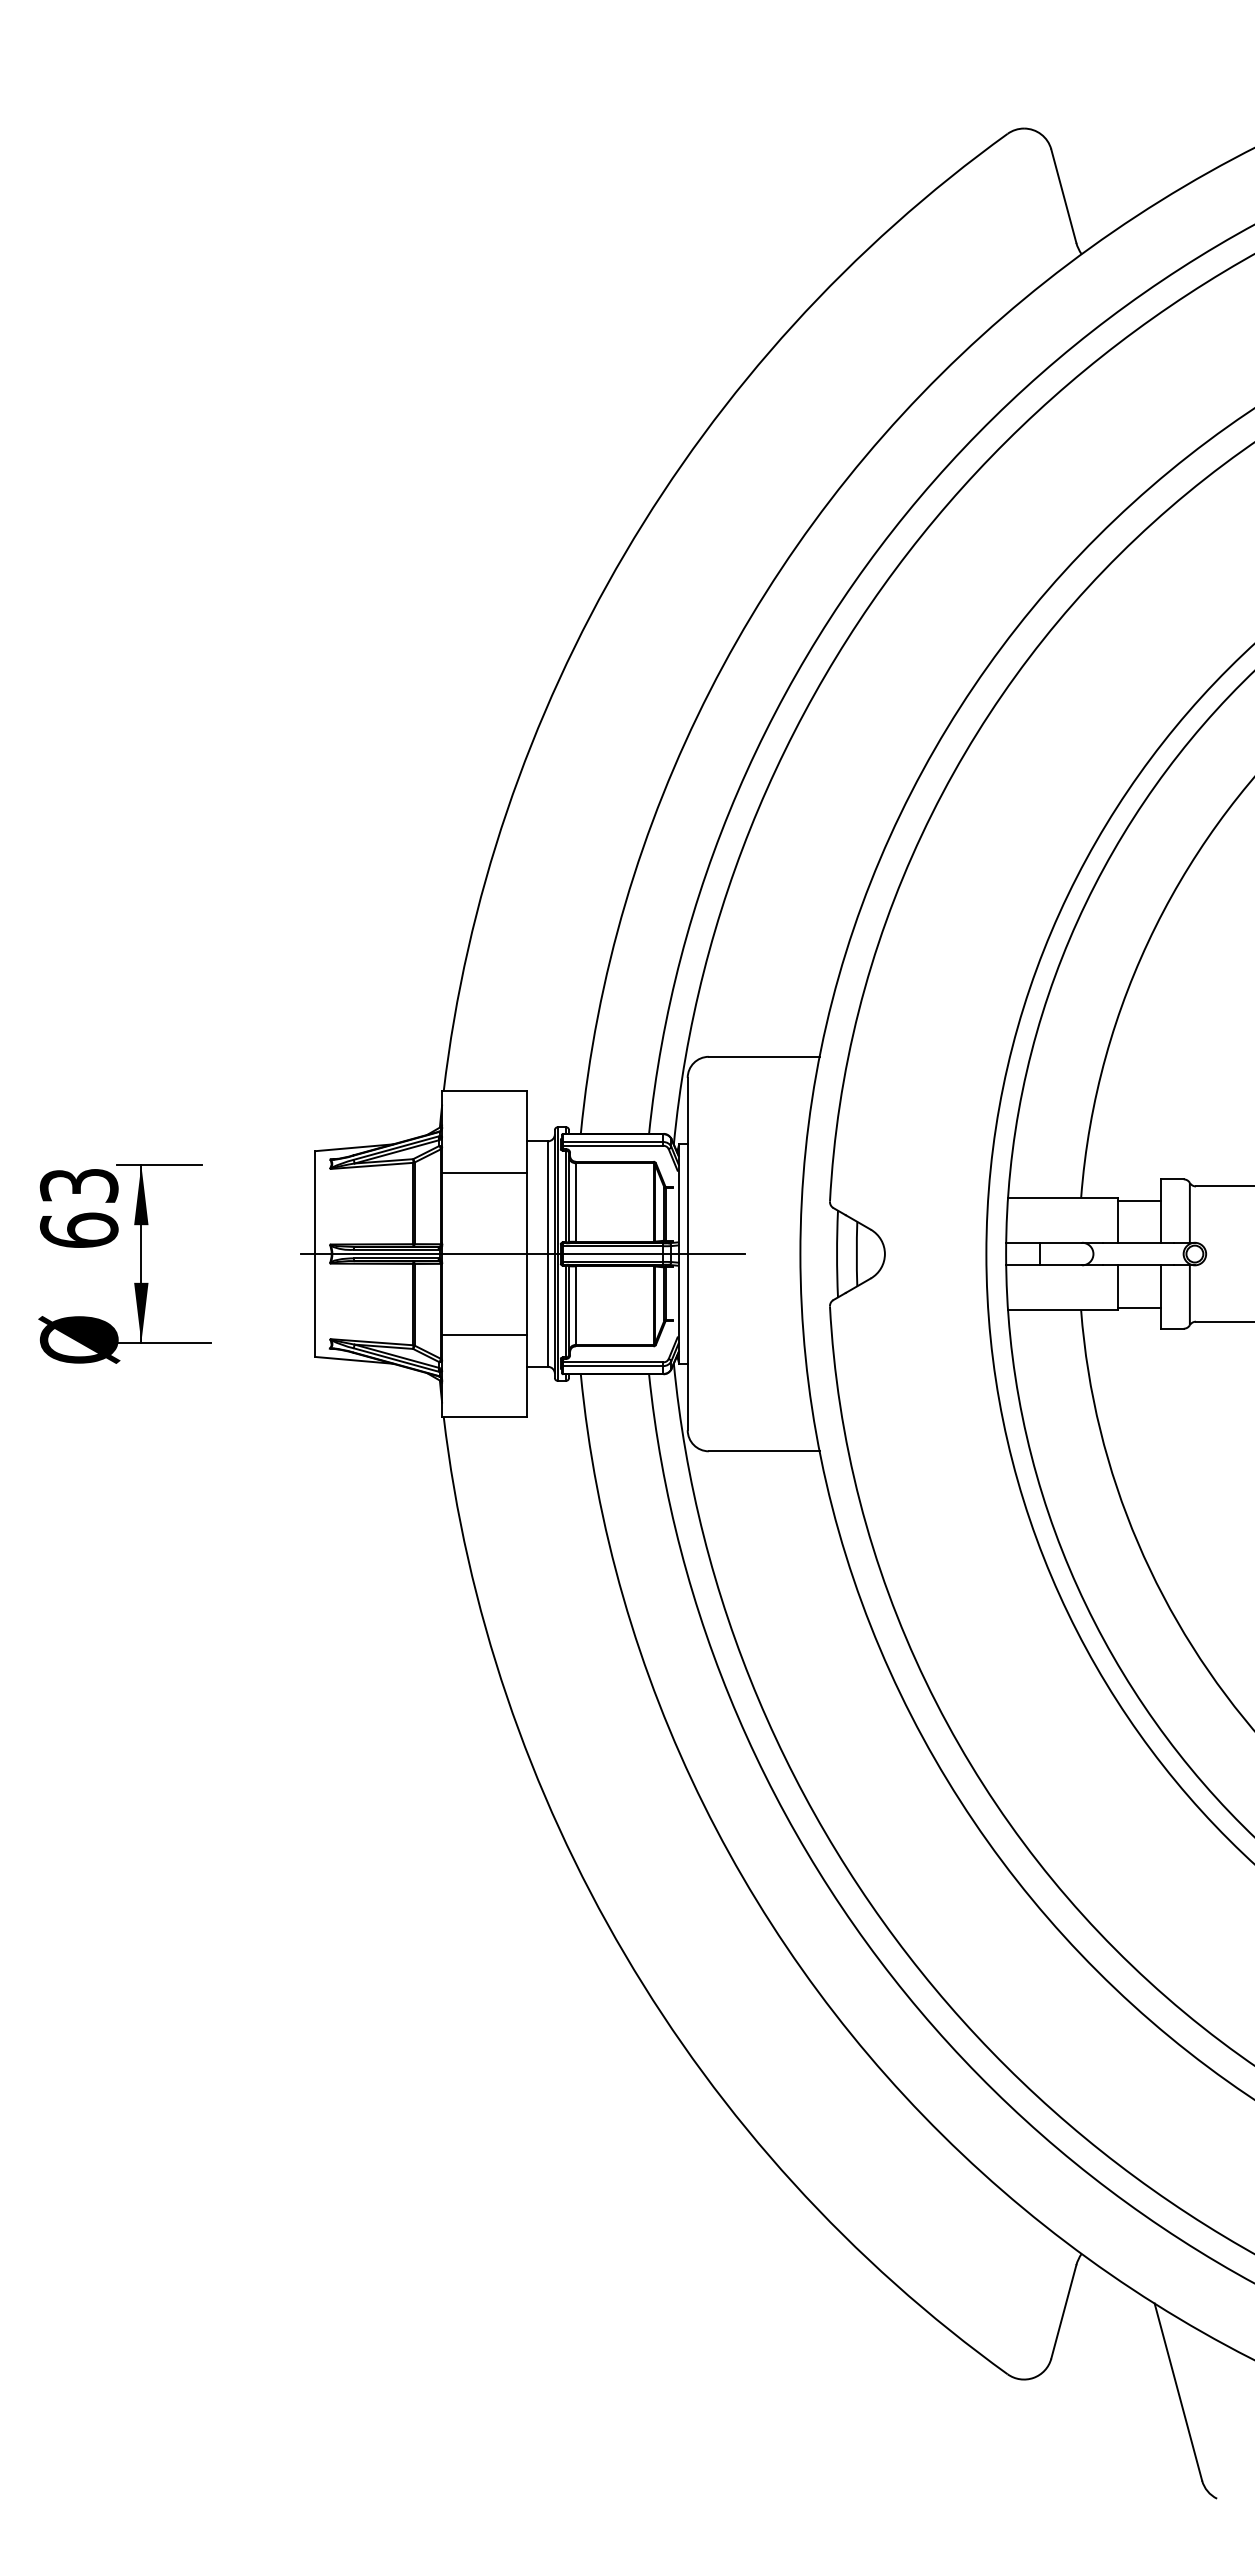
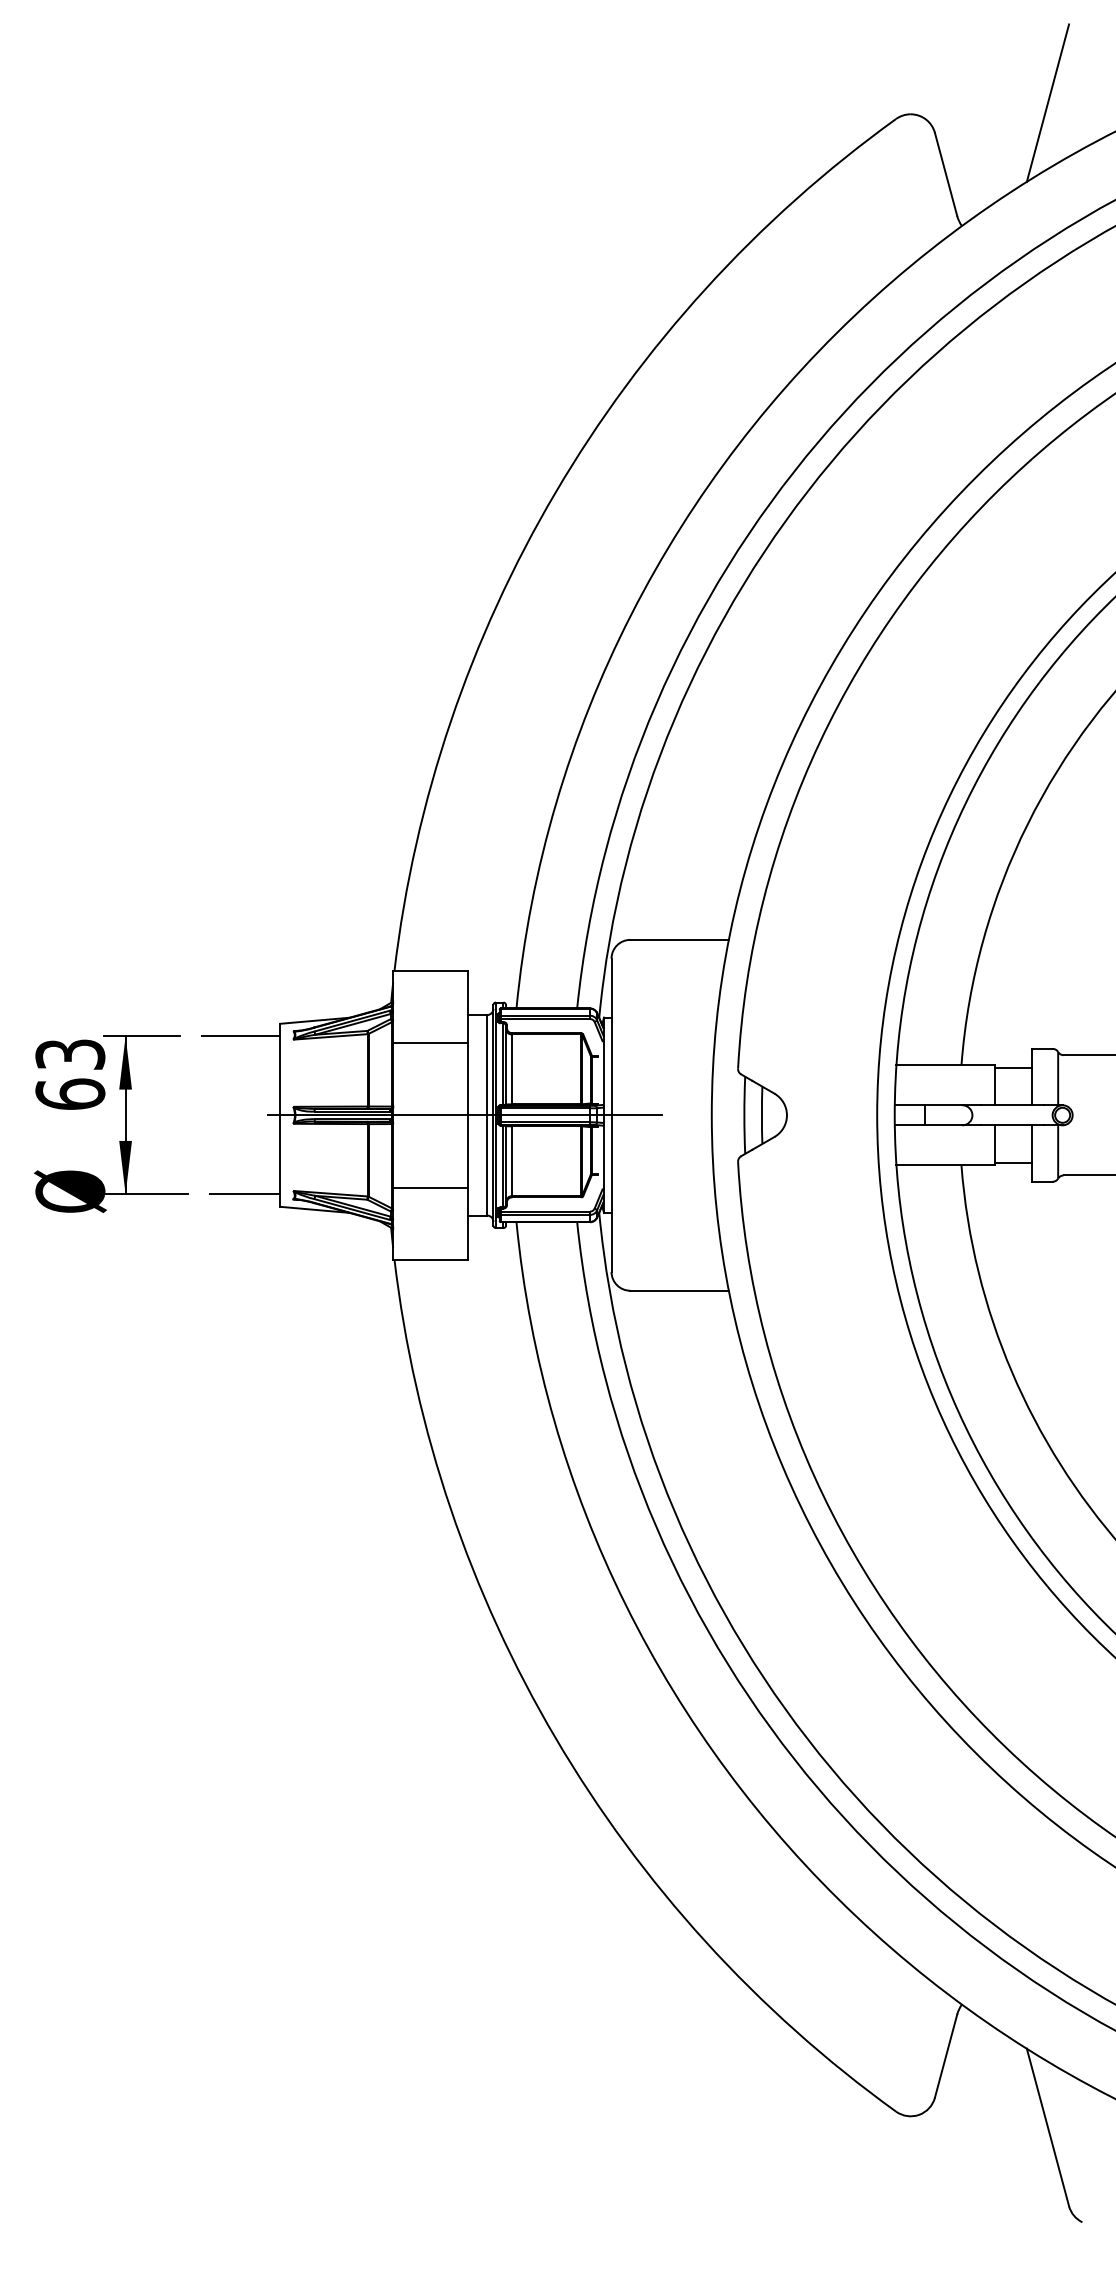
line: (1178, 115) -> (1048, 102), added
line: (270, 1165) -> (240, 1036), added
line: (275, 1342) -> (244, 1193), added

